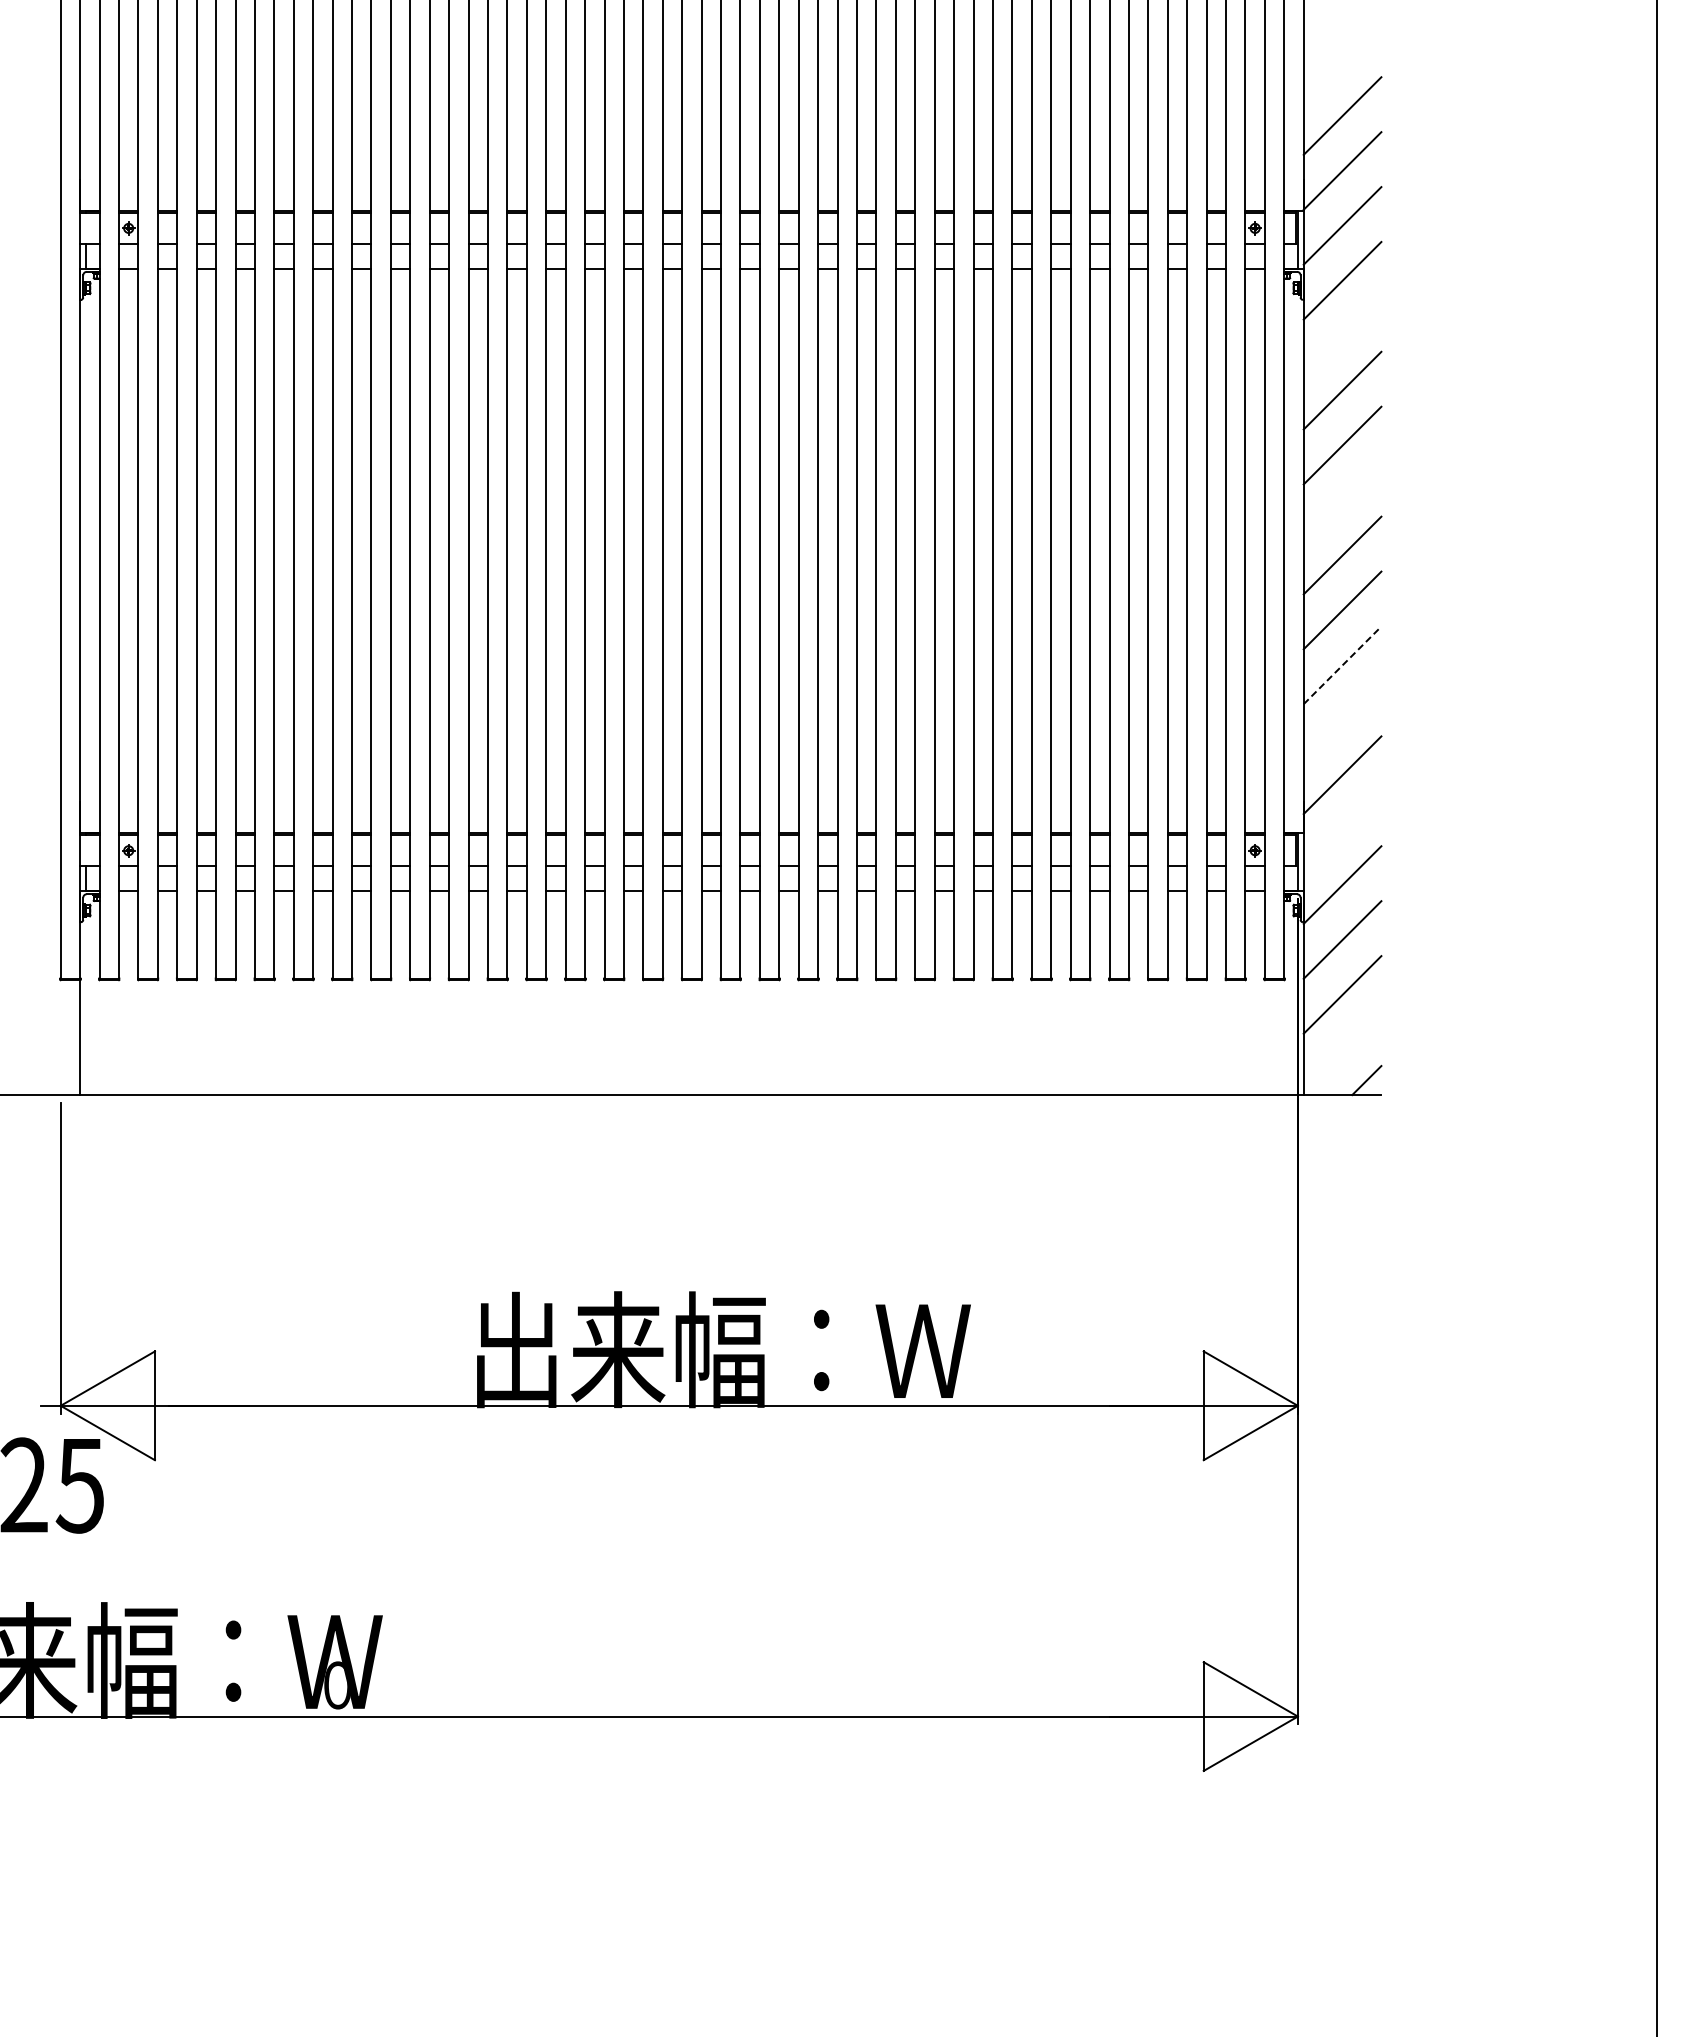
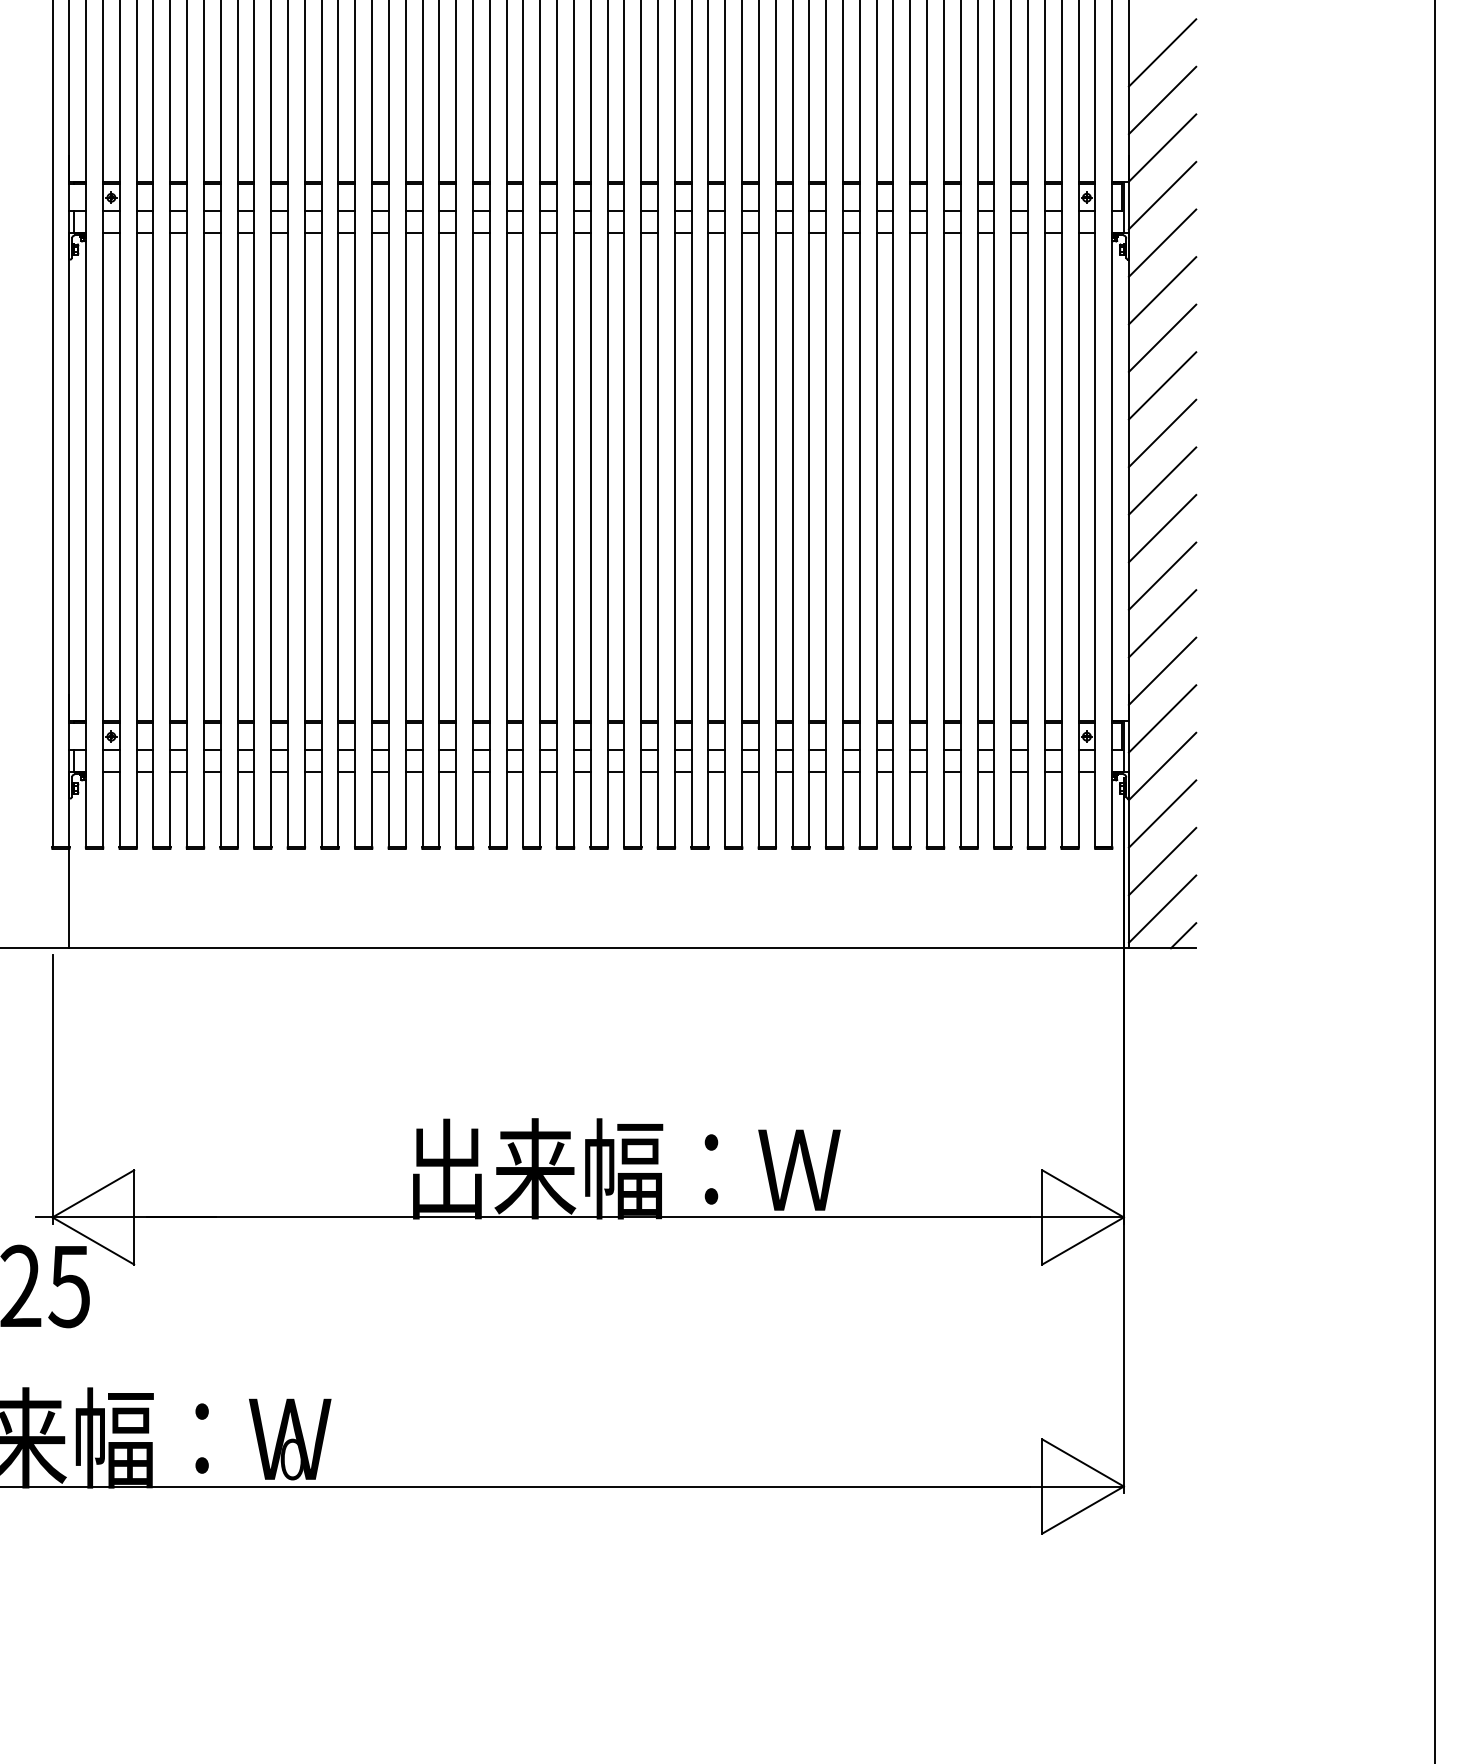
line: (1342, 60) -> (1162, 52), added
line: (1342, 335) -> (1162, 290), added
line: (1342, 500) -> (1162, 433), added
line: (1342, 665) -> (1162, 576), dashed -> solid
line: (1342, 720) -> (1162, 623), added
line: (1342, 830) -> (1162, 719), added
line: (1342, 1049) -> (1162, 908), added

